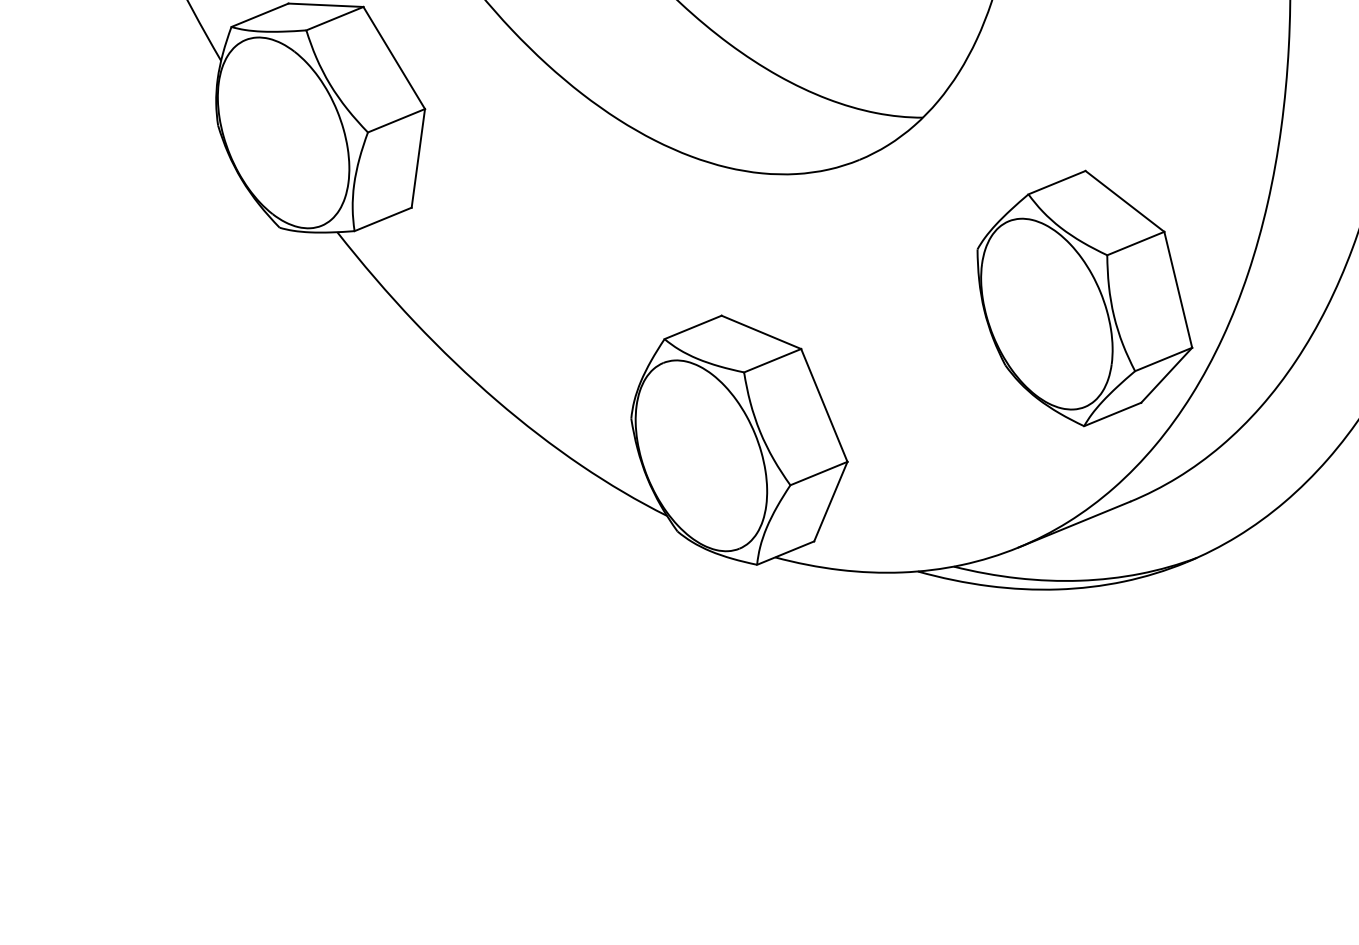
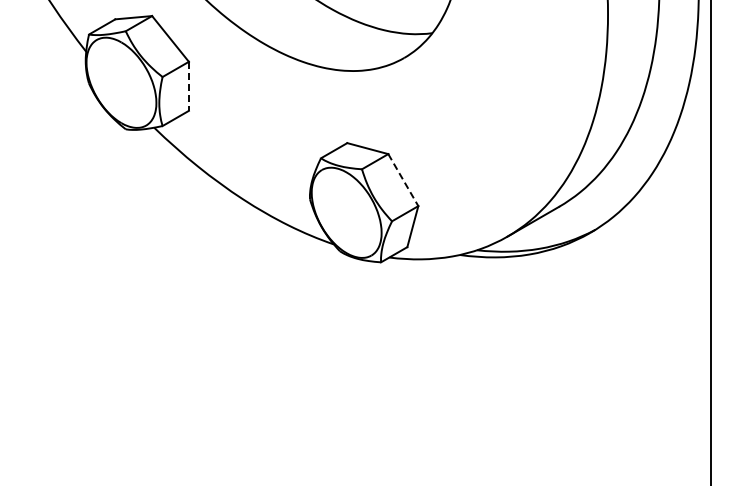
line: (417, 158) -> (188, 86), solid -> dashed
part: (1085, 298) -> (523, 110), removed
line: (824, 406) -> (403, 180), solid -> dashed

